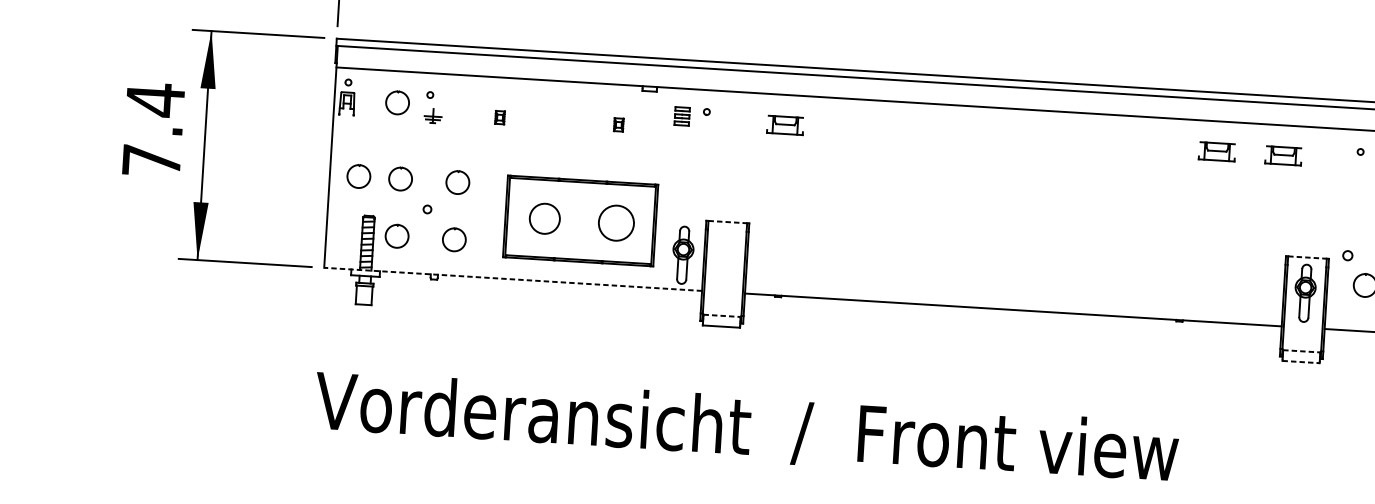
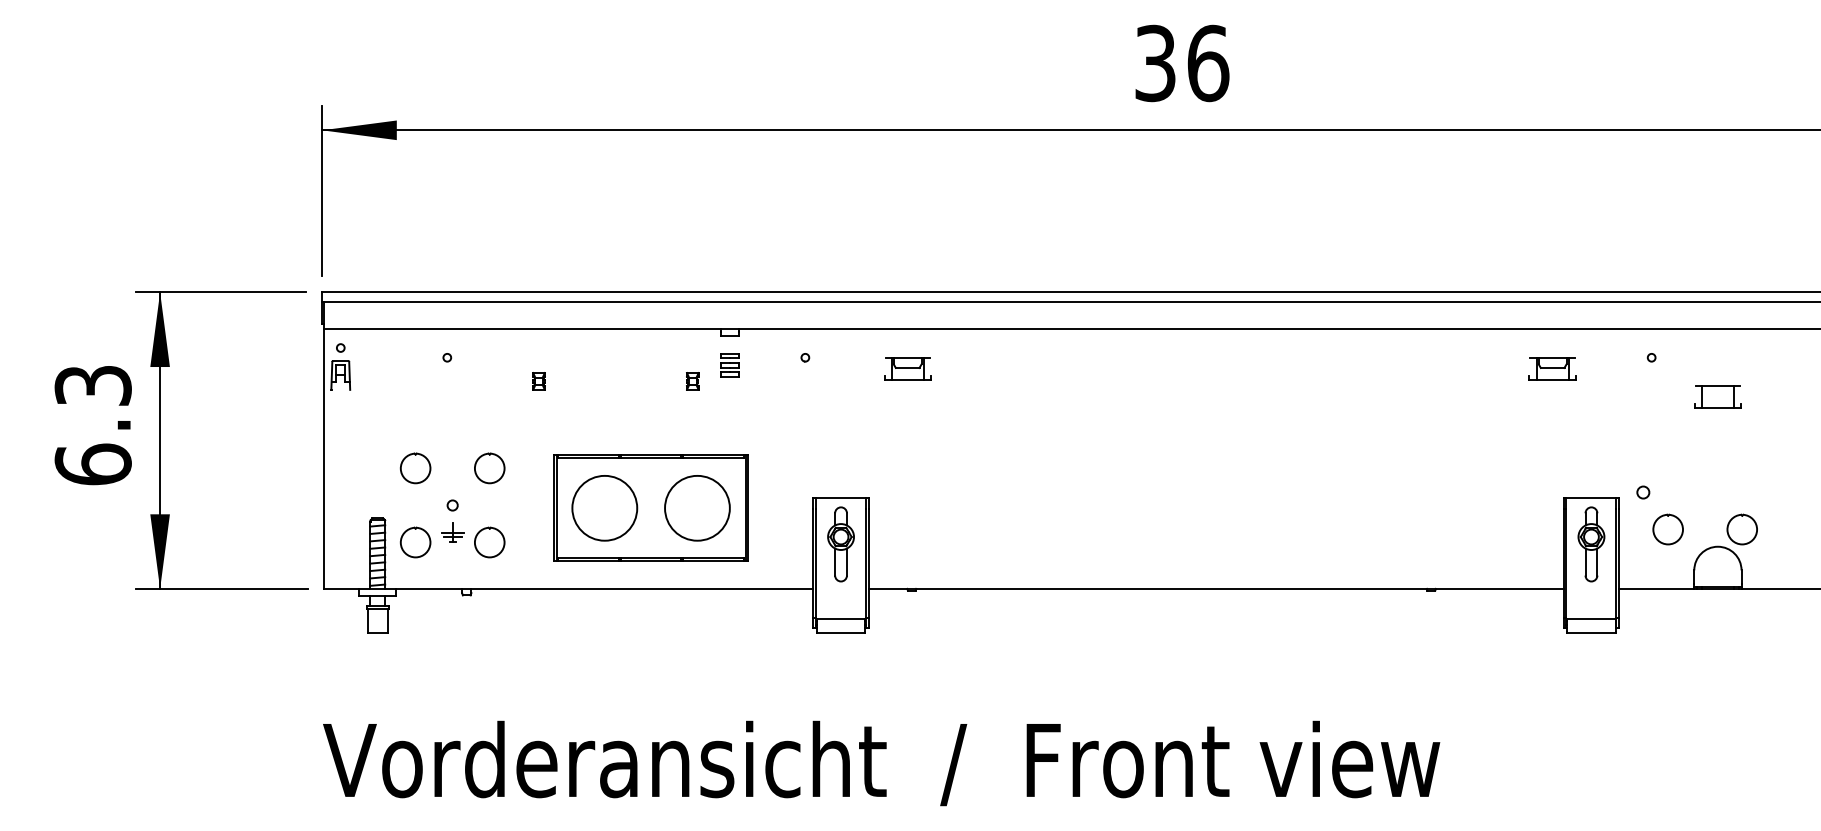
part: (397, 102) -> (405, 370), removed
part: (433, 115) -> (452, 532), moved
part: (681, 116) -> (729, 365), moved
text: (153, 129) -> (92, 424), 7.4 -> 6.3
part: (1217, 151) -> (1466, 368), removed
part: (358, 176) -> (361, 468), removed
circle: (544, 218) -> (604, 507), size x1.67
circle: (616, 222) -> (697, 507), size x1.43
line: (728, 222) -> (841, 498), dashed -> solid
part: (682, 255) -> (840, 544), moved
line: (1307, 257) -> (1591, 498), dashed -> solid
line: (513, 279) -> (568, 588), dashed -> solid
line: (722, 315) -> (841, 619), dashed -> solid
line: (1301, 351) -> (1591, 619), dashed -> solid
line: (1301, 362) -> (1591, 633), dashed -> solid

